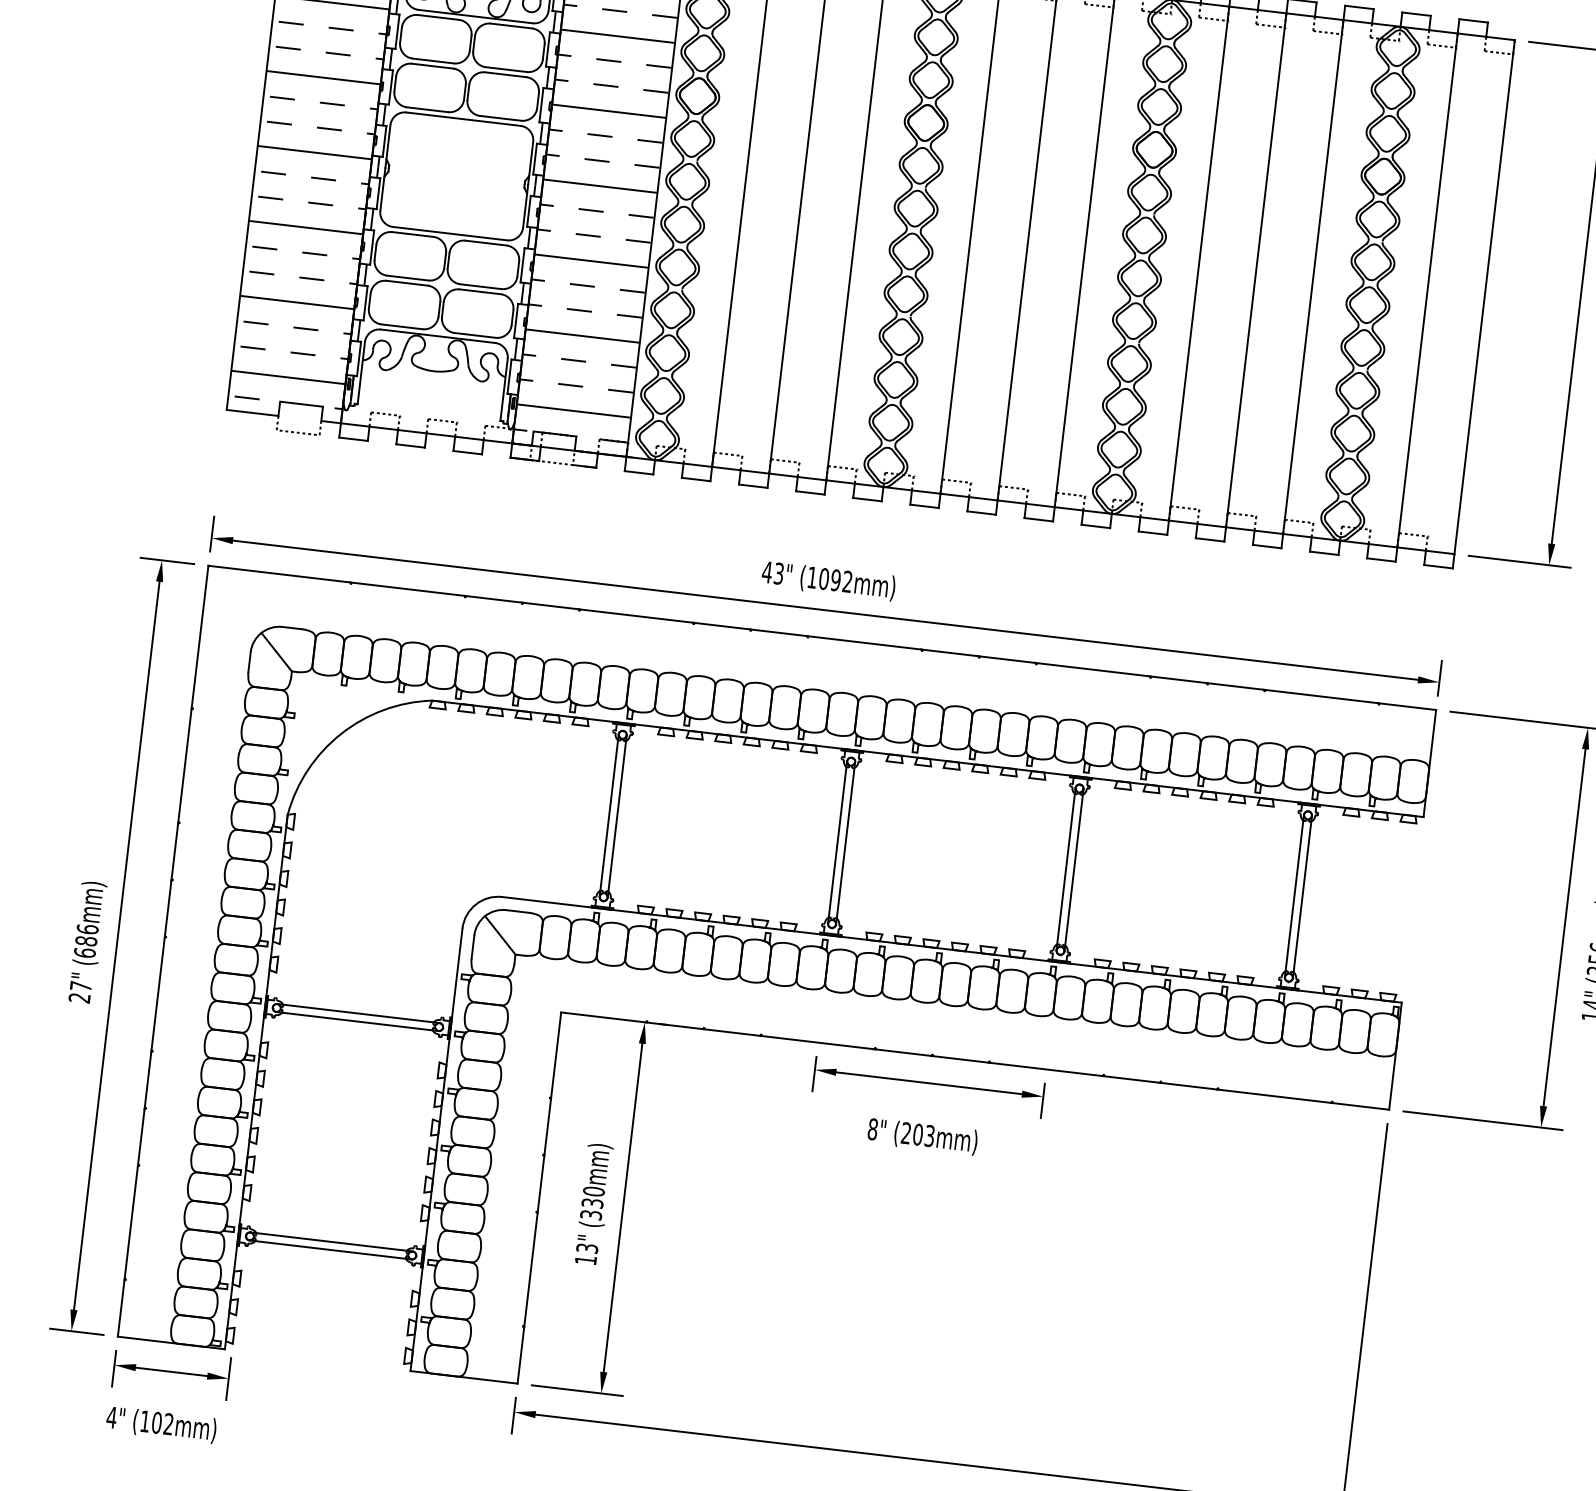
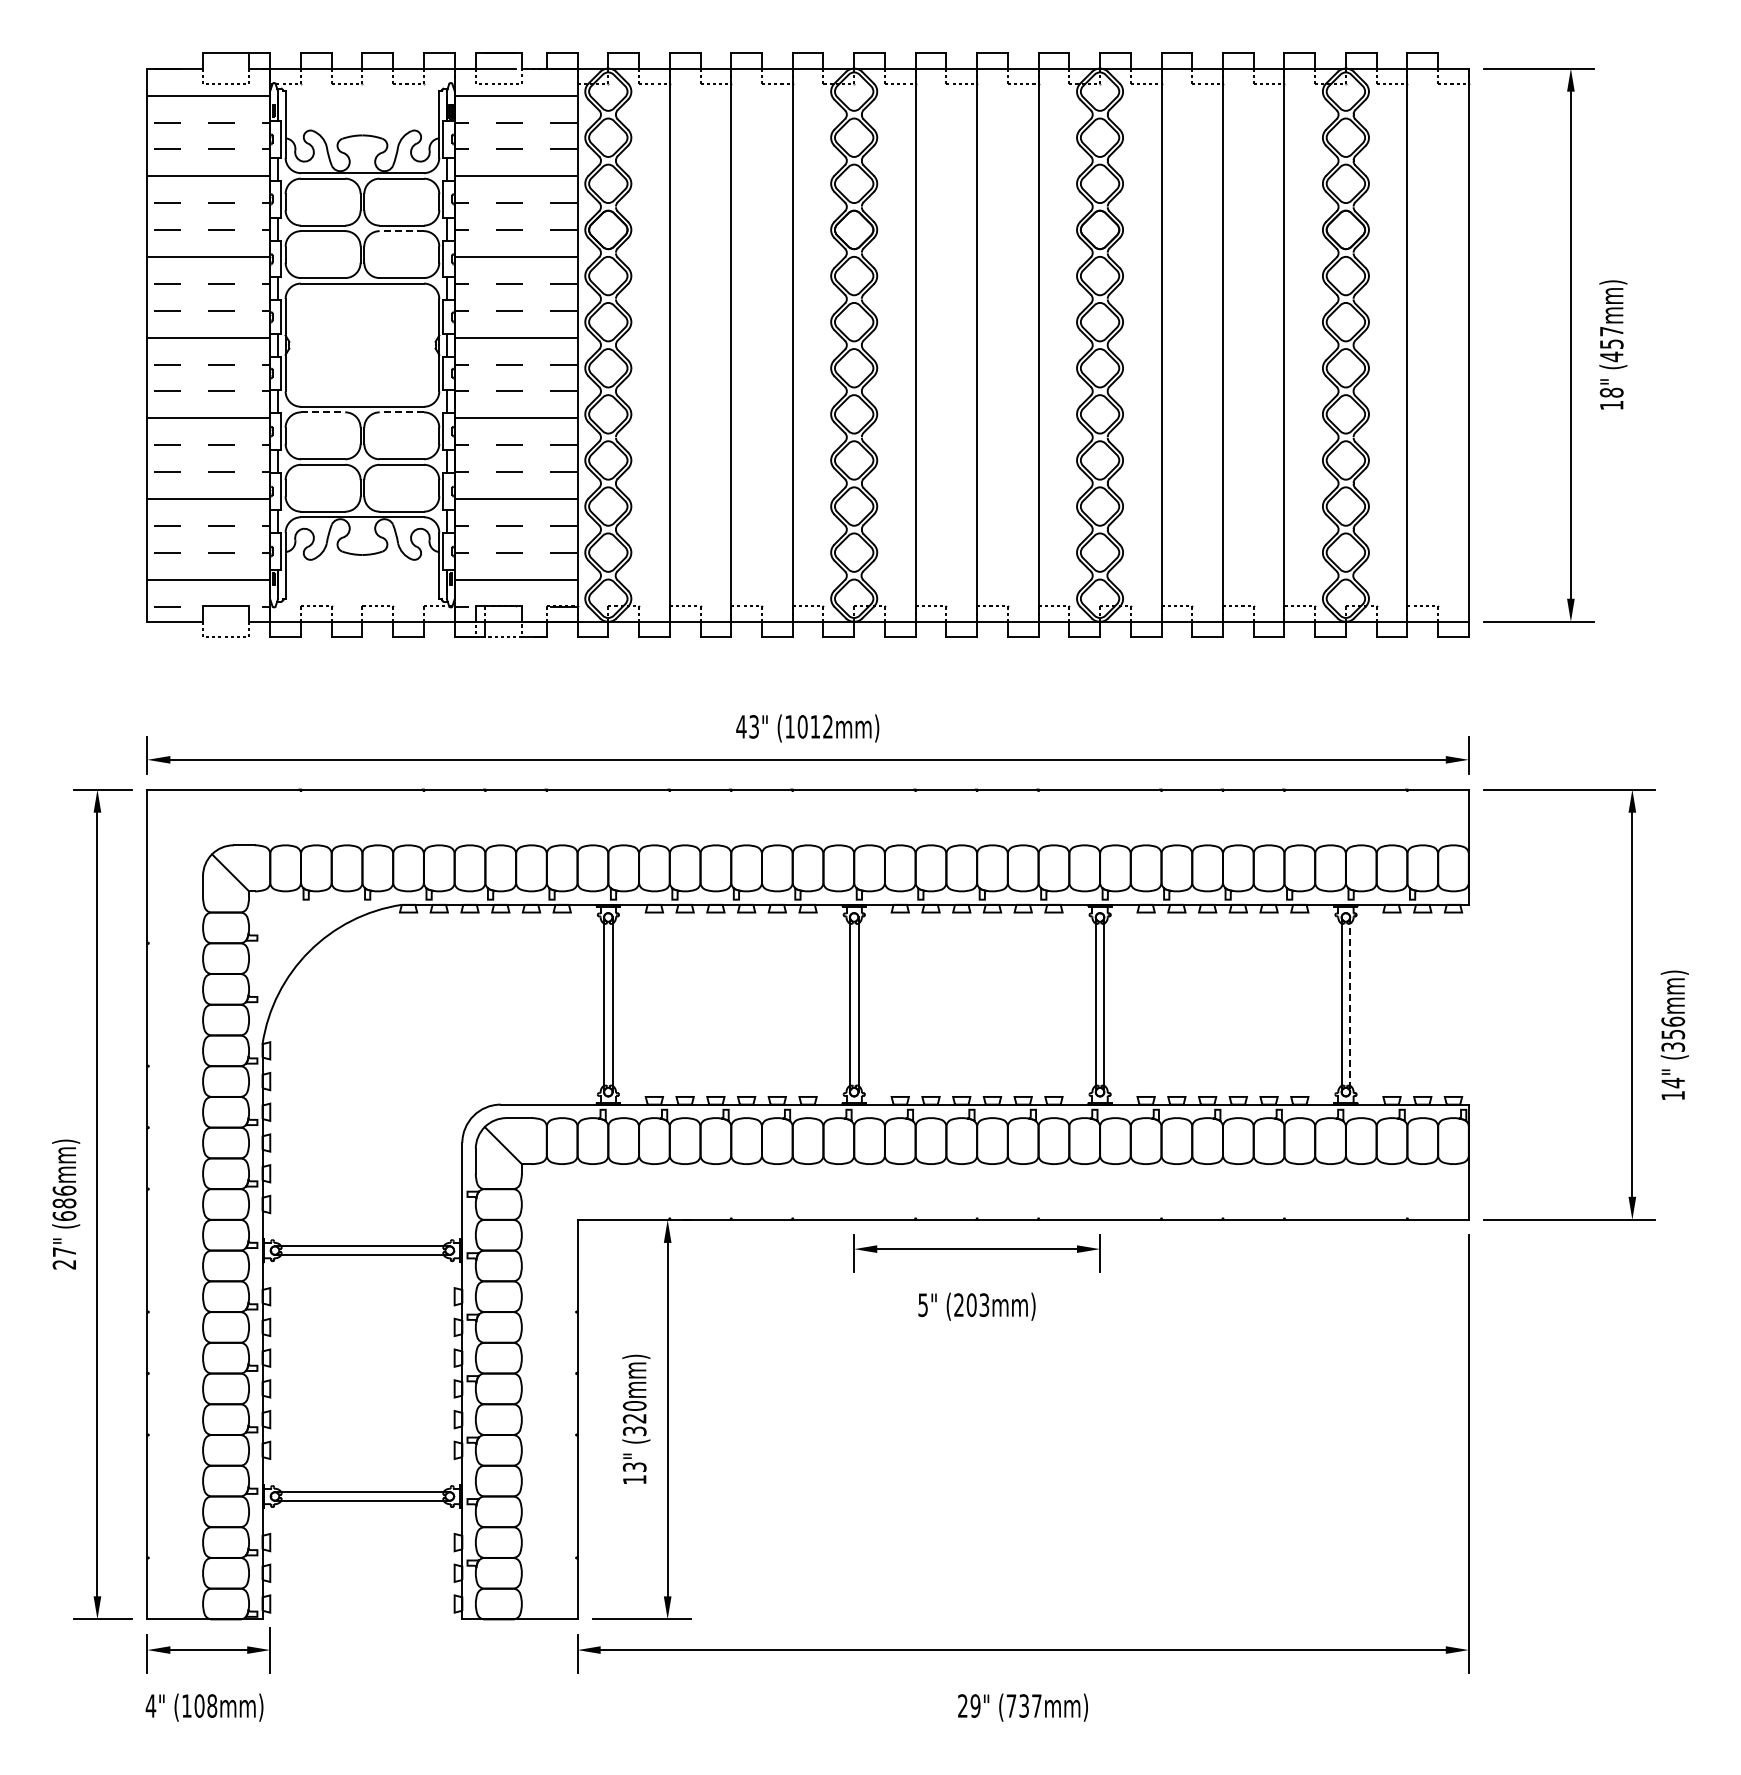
line: (505, 75) -> (401, 231), solid -> dashed
line: (413, 234) -> (323, 412), solid -> dashed
line: (485, 243) -> (401, 412), solid -> dashed
text: (836, 580) -> (815, 726), (1092mm) -> (1012mm)
line: (1302, 897) -> (1350, 1005), solid -> dashed
text: (873, 1128) -> (923, 1304), 8" -> 5"
text: (592, 1203) -> (634, 1418), (330mm) -> (320mm)
text: (169, 1423) -> (212, 1705), (102mm) -> (108mm)

